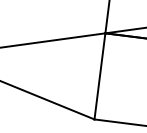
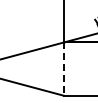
line: (100, 77) -> (64, 69), solid -> dashed

